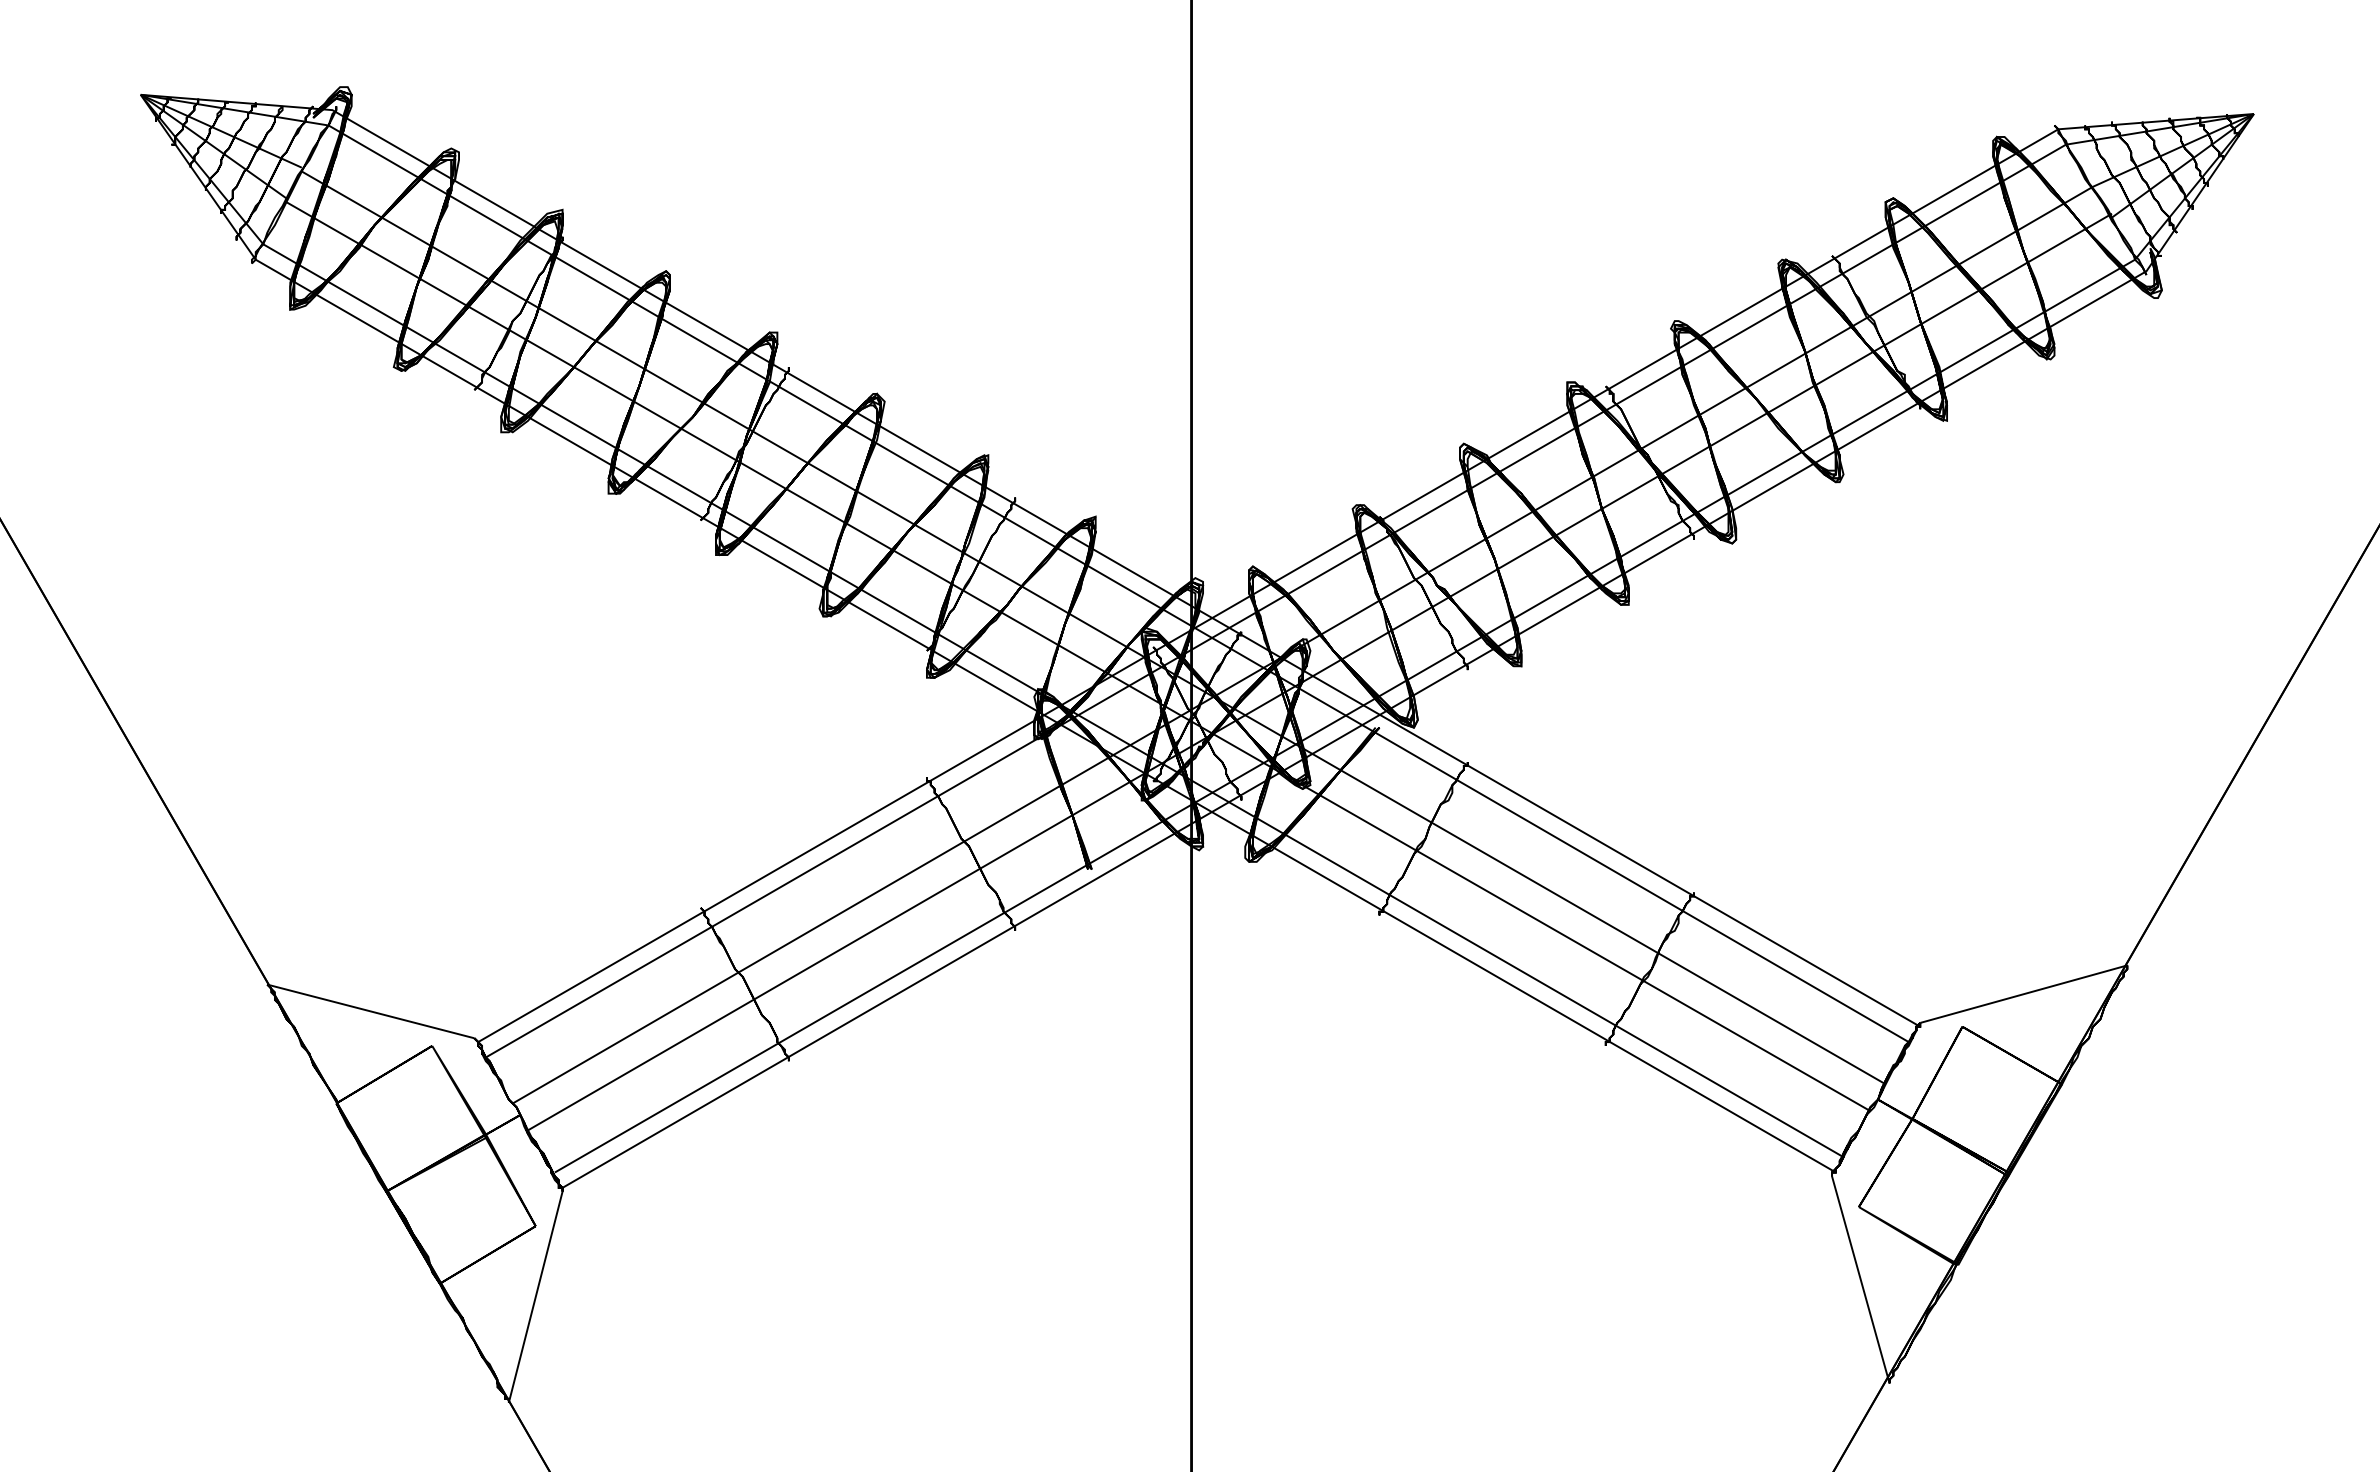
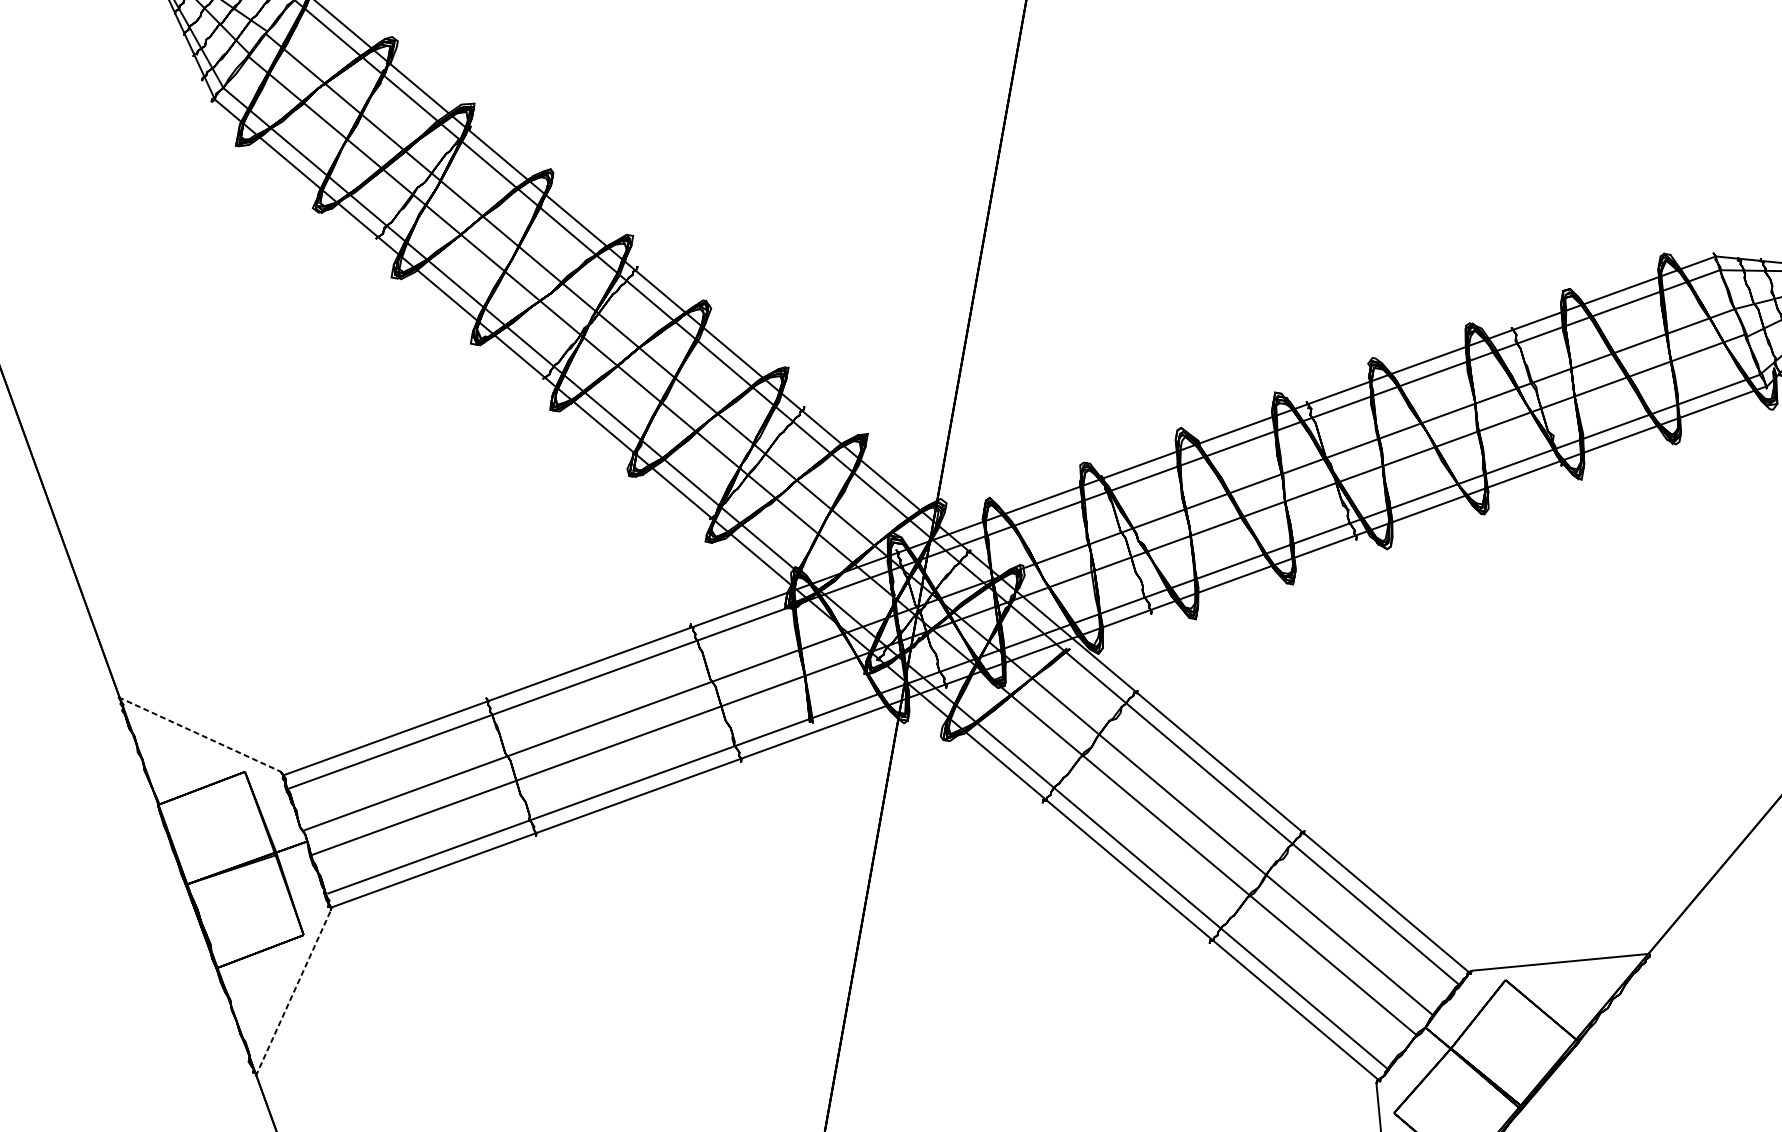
line: (370, 1011) -> (199, 734), solid -> dashed
line: (535, 1297) -> (293, 993), solid -> dashed

